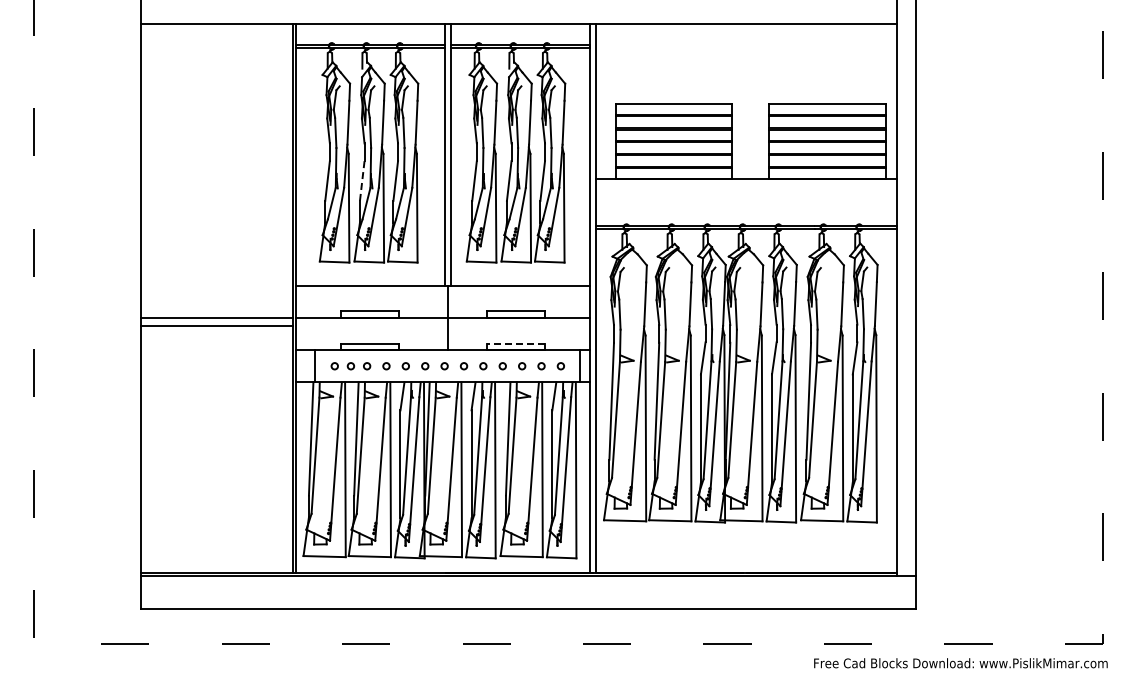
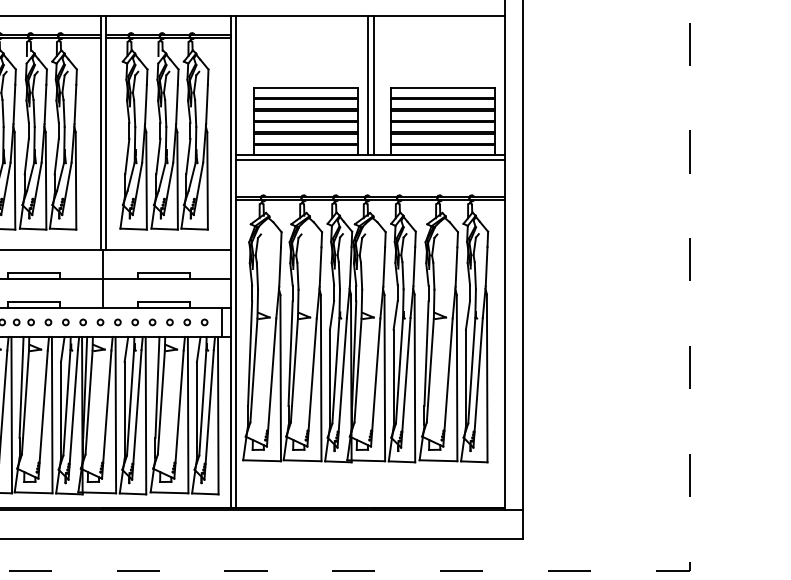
line: (743, 100) -> (368, 84), added
line: (749, 100) -> (373, 84), added
line: (362, 181) -> (27, 157), dashed -> solid
line: (746, 185) -> (370, 160), added
line: (515, 343) -> (163, 302), dashed -> solid

